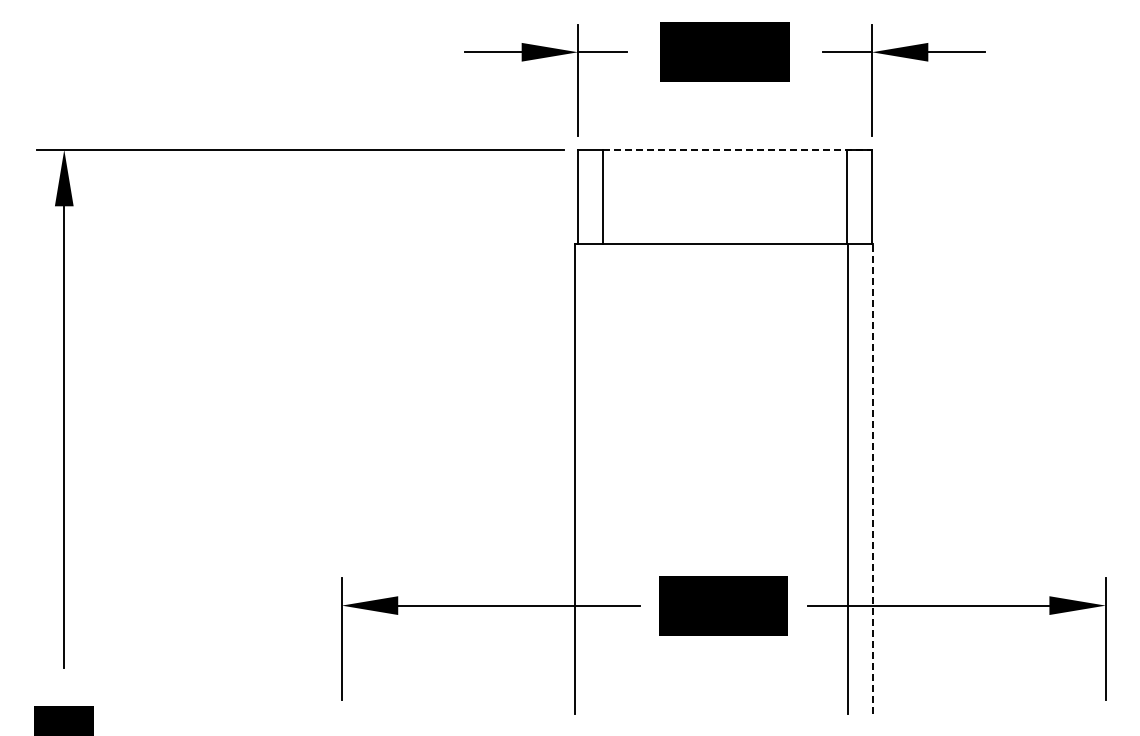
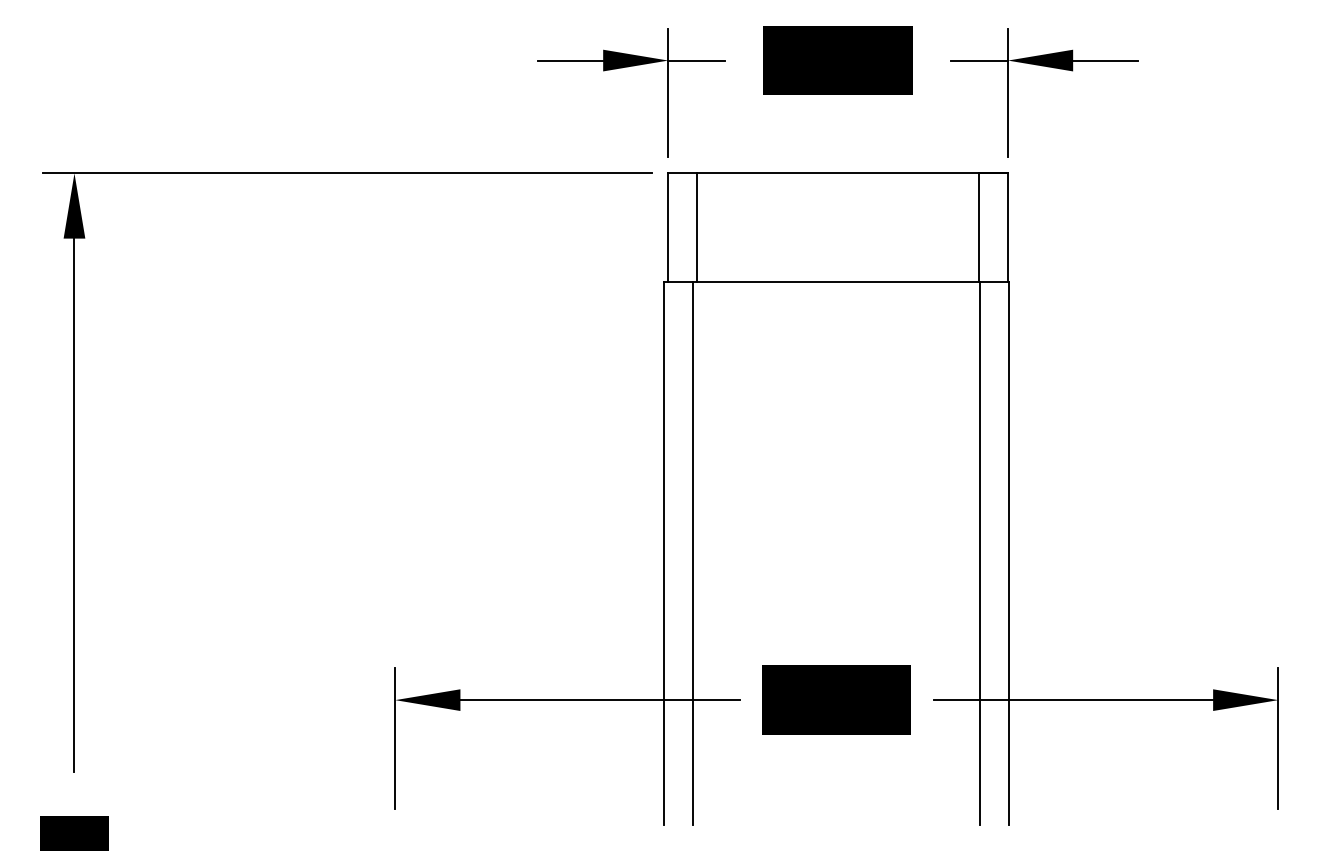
line: (738, 149) -> (853, 172), dashed -> solid
line: (599, 478) -> (693, 553), added
line: (872, 478) -> (1008, 553), dashed -> solid

